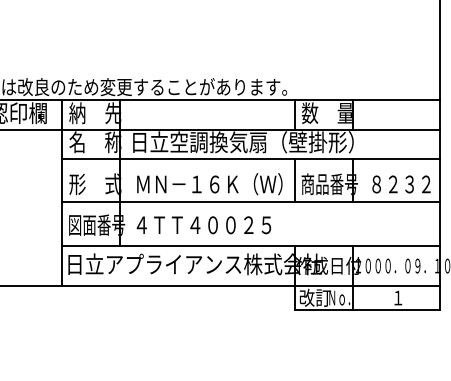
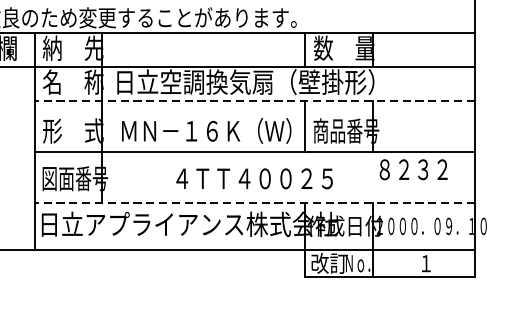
line: (251, 158) -> (255, 101), solid -> dashed
text: (401, 184) -> (413, 169), moved
text: (203, 225) -> (254, 179), moved
line: (251, 245) -> (255, 202), solid -> dashed

